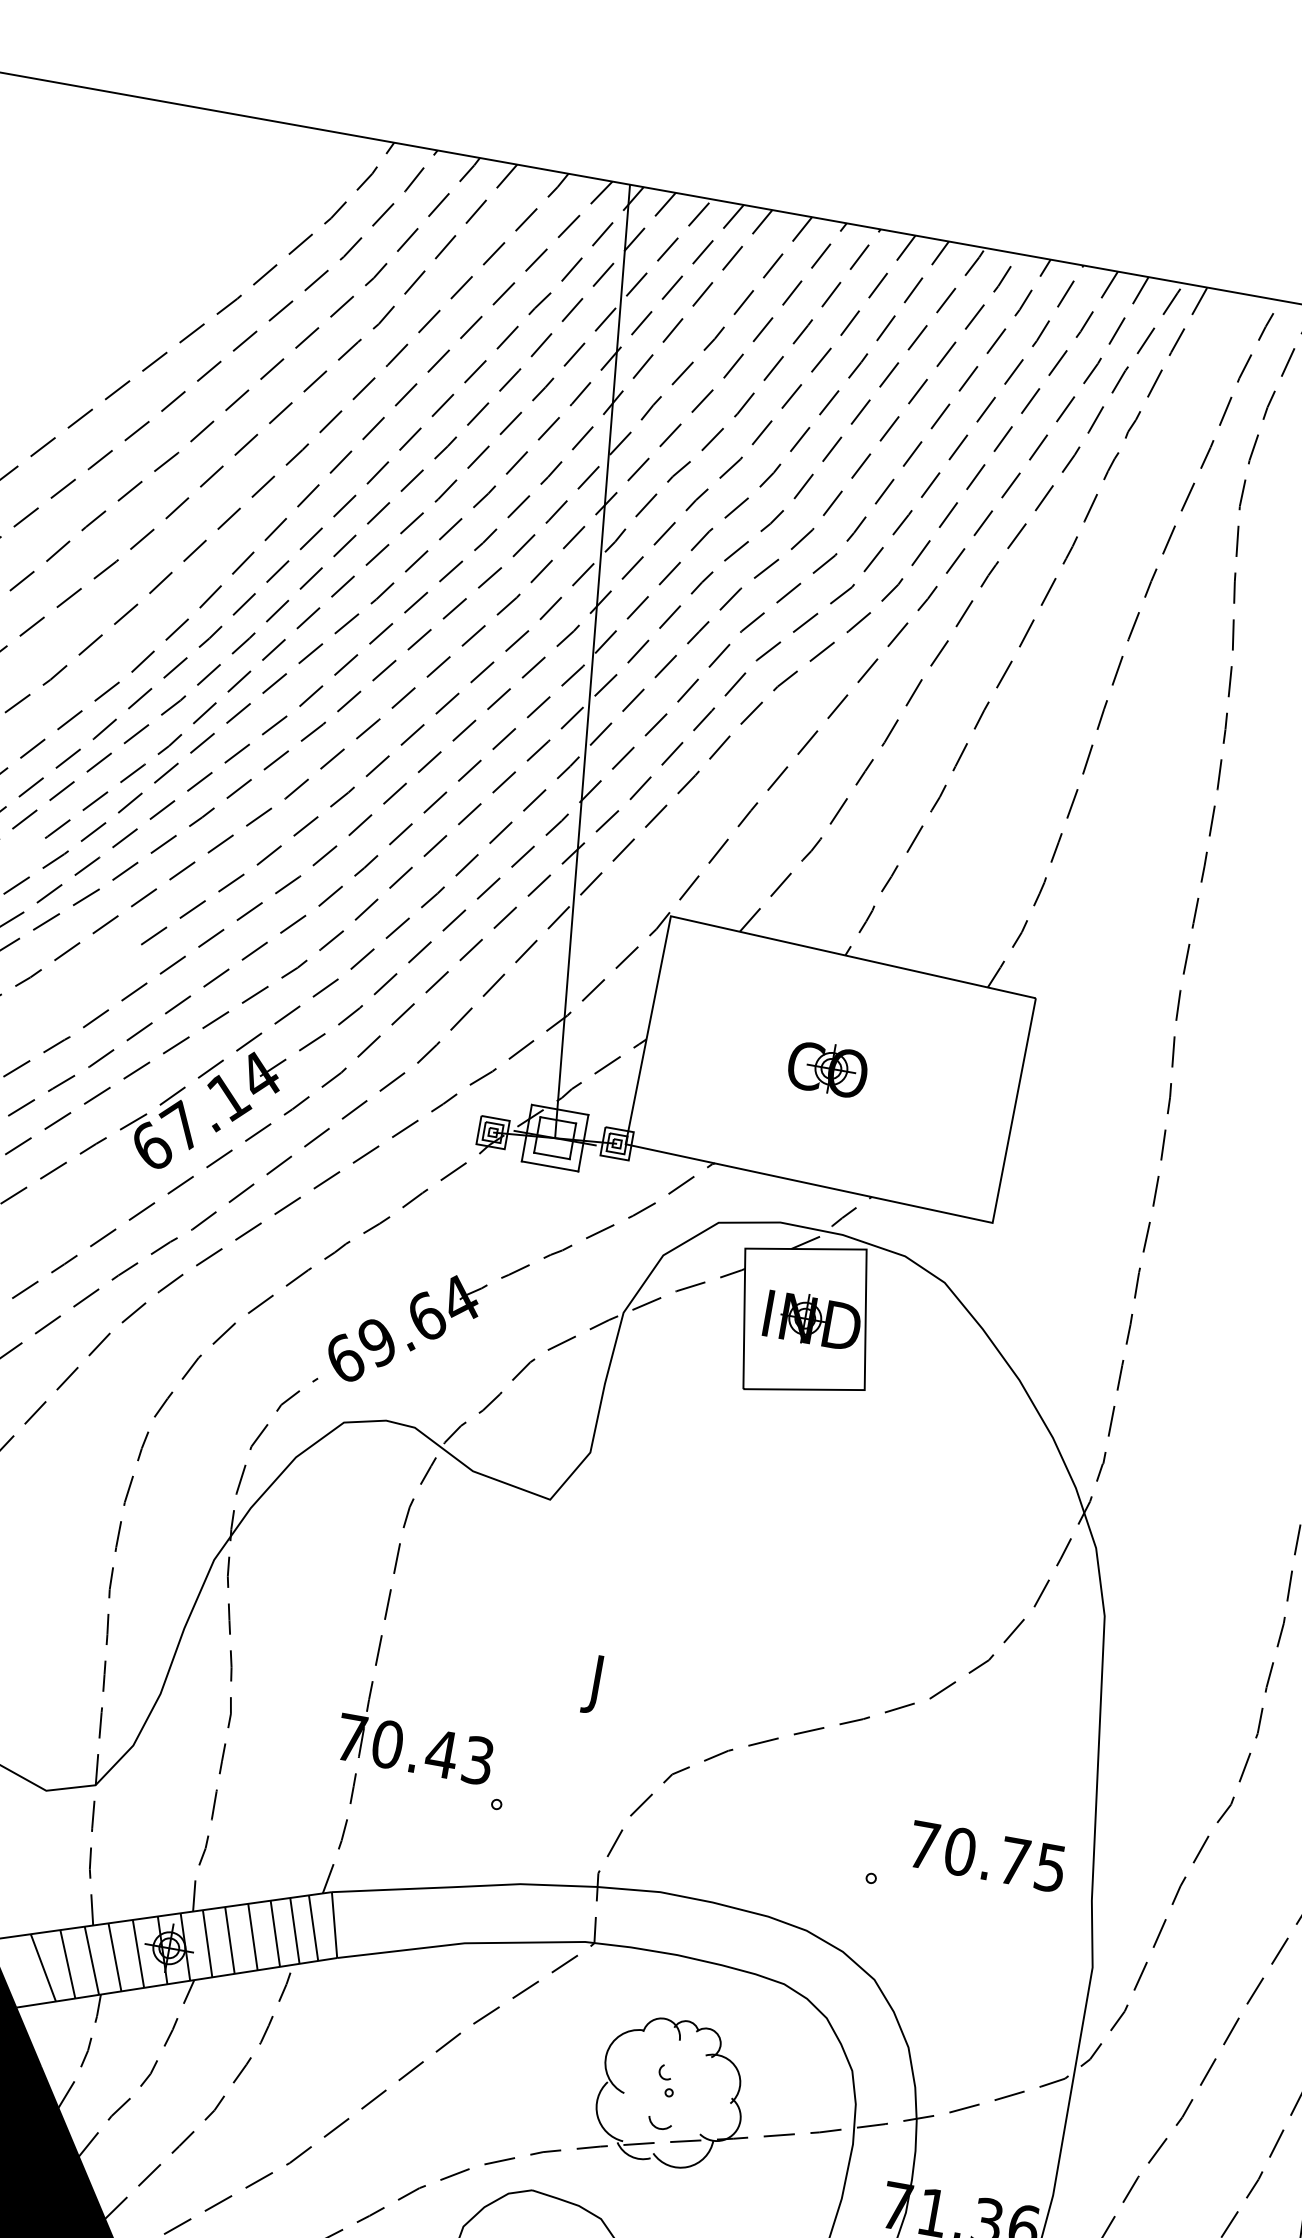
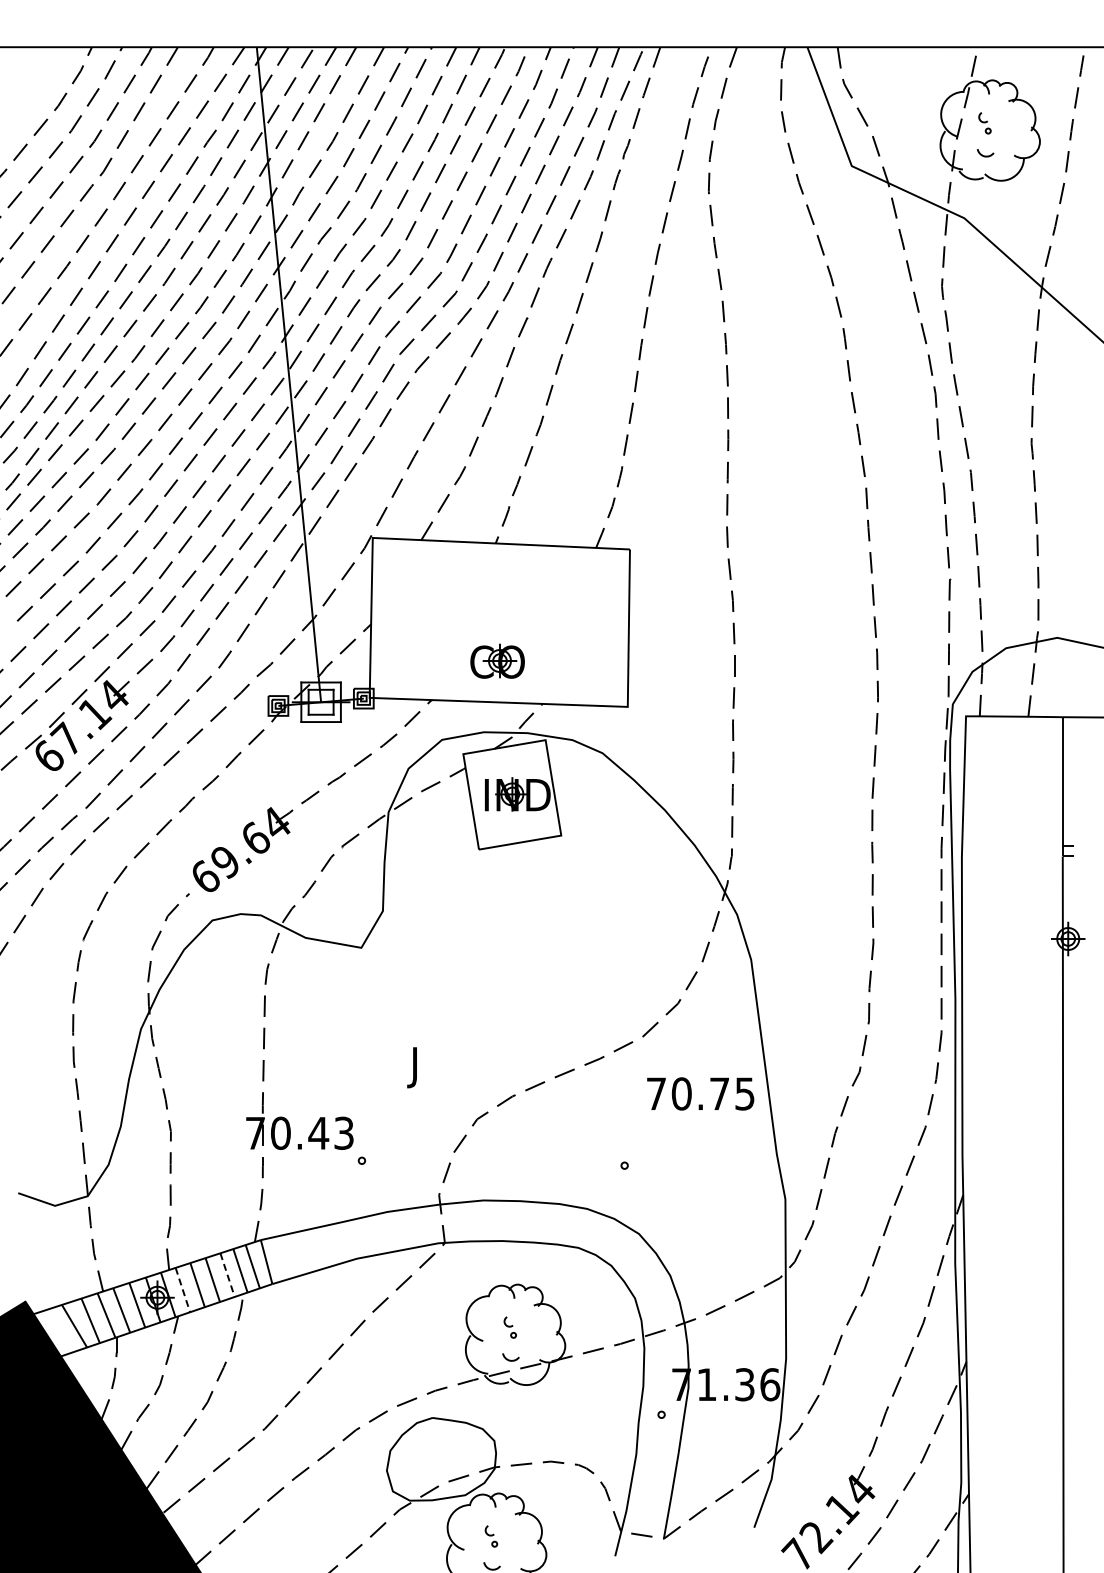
part: (828, 1067) -> (497, 660), moved
text: (987, 1855) -> (700, 1093), moved
line: (275, 1934) -> (227, 1275), solid -> dashed
line: (208, 1944) -> (183, 1290), solid -> dashed

